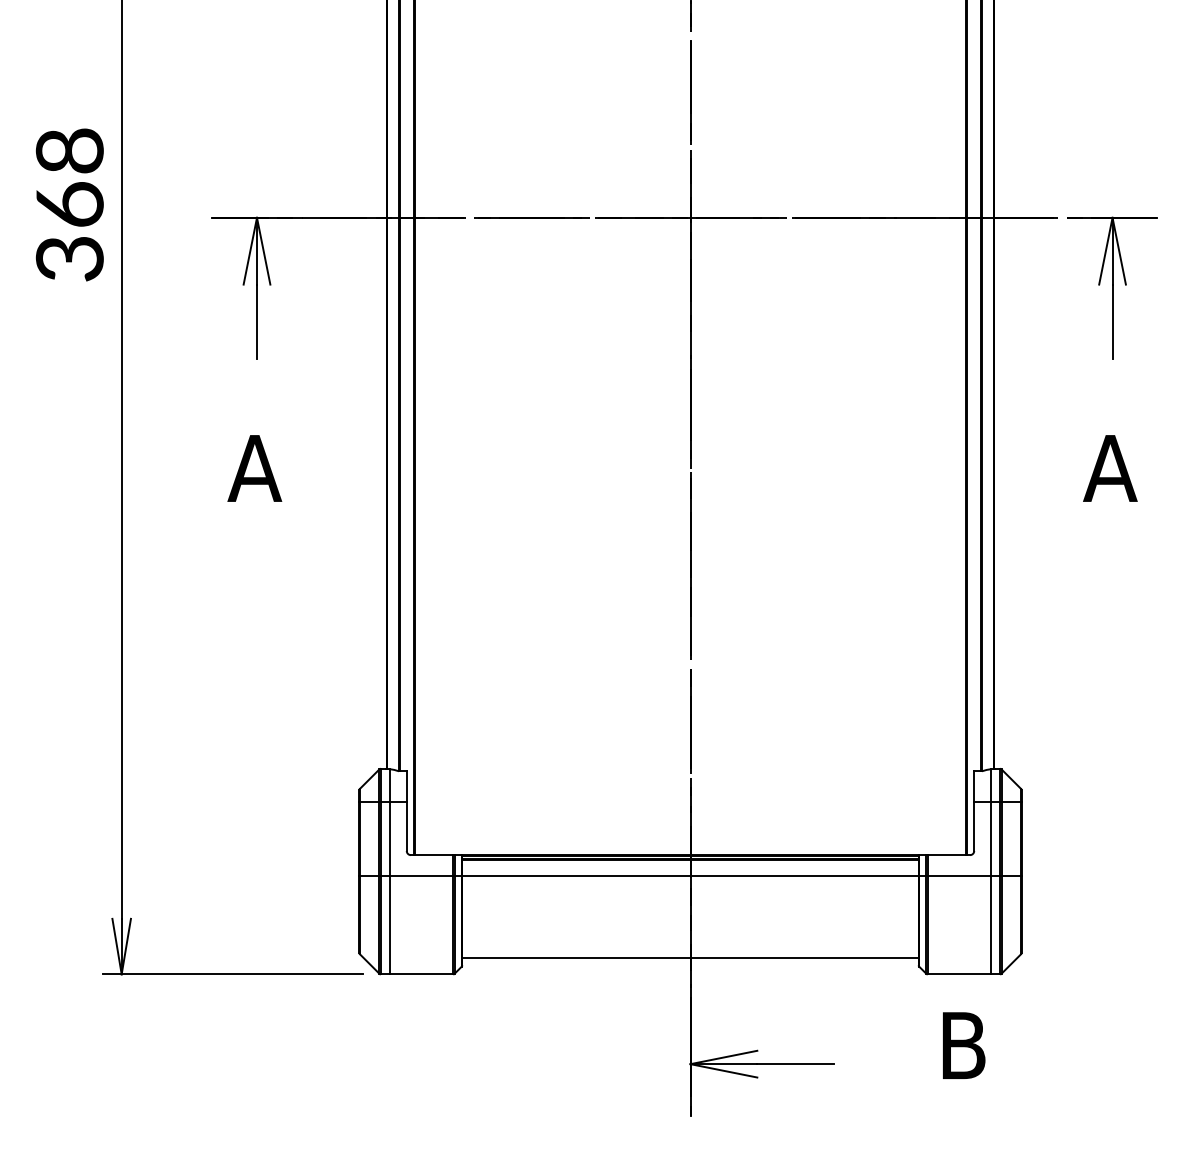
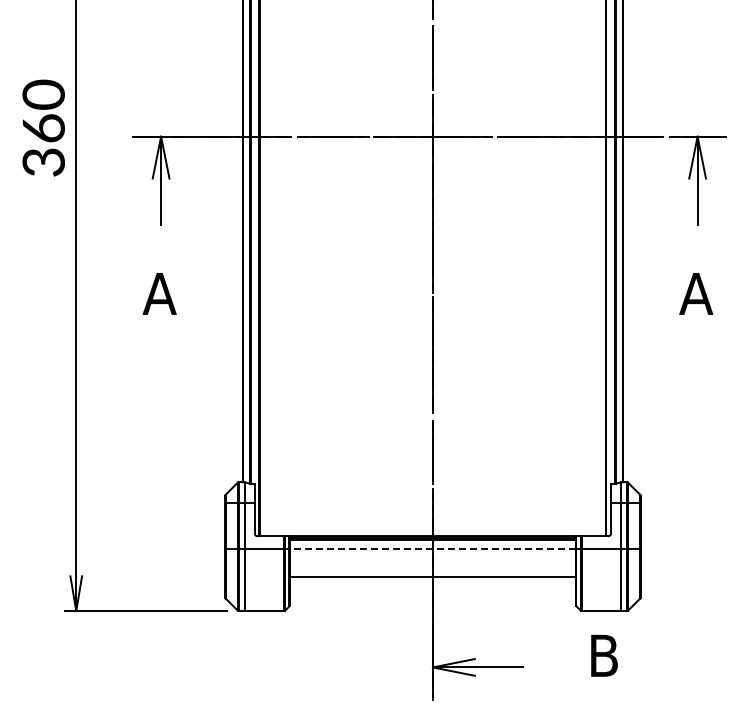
text: (69, 150) -> (43, 94), 368 -> 360
line: (689, 876) -> (432, 549), solid -> dashed
line: (689, 957) -> (432, 576), moved

